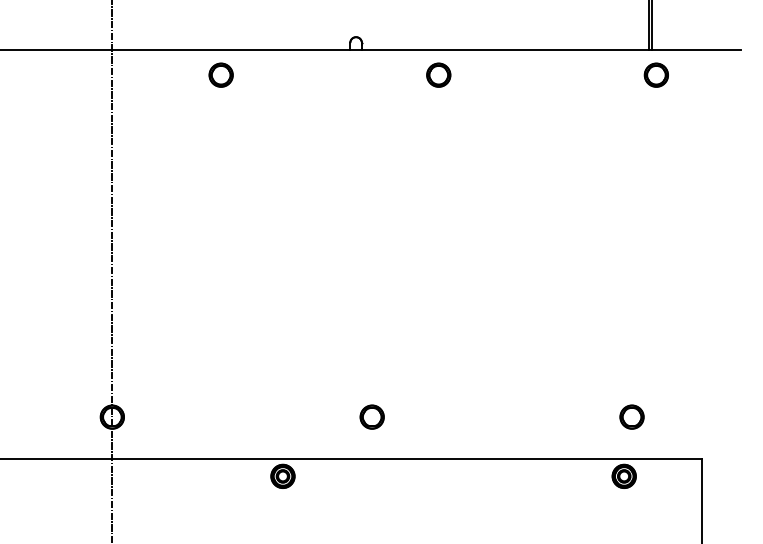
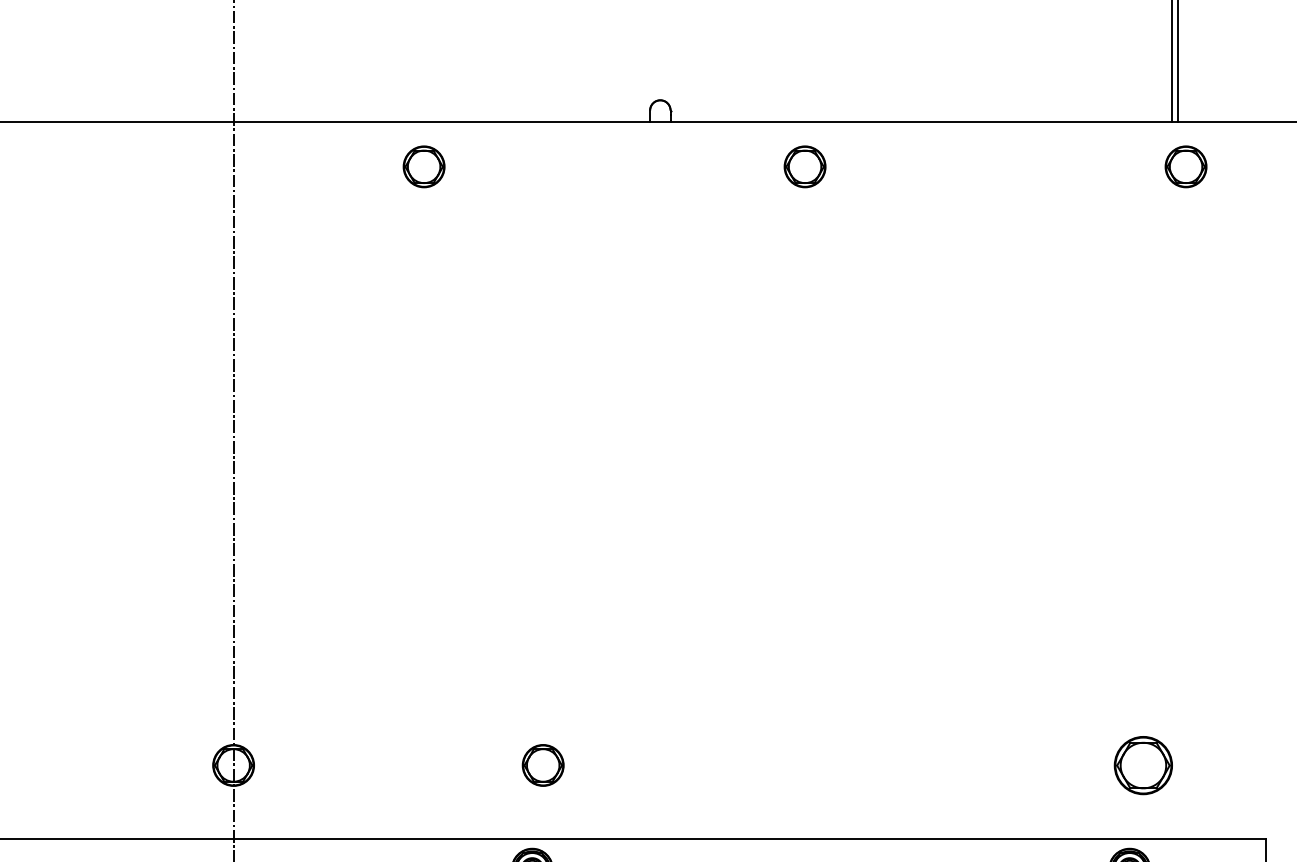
part: (371, 416) -> (541, 764), moved
part: (631, 416) -> (1142, 764), size x1.4

